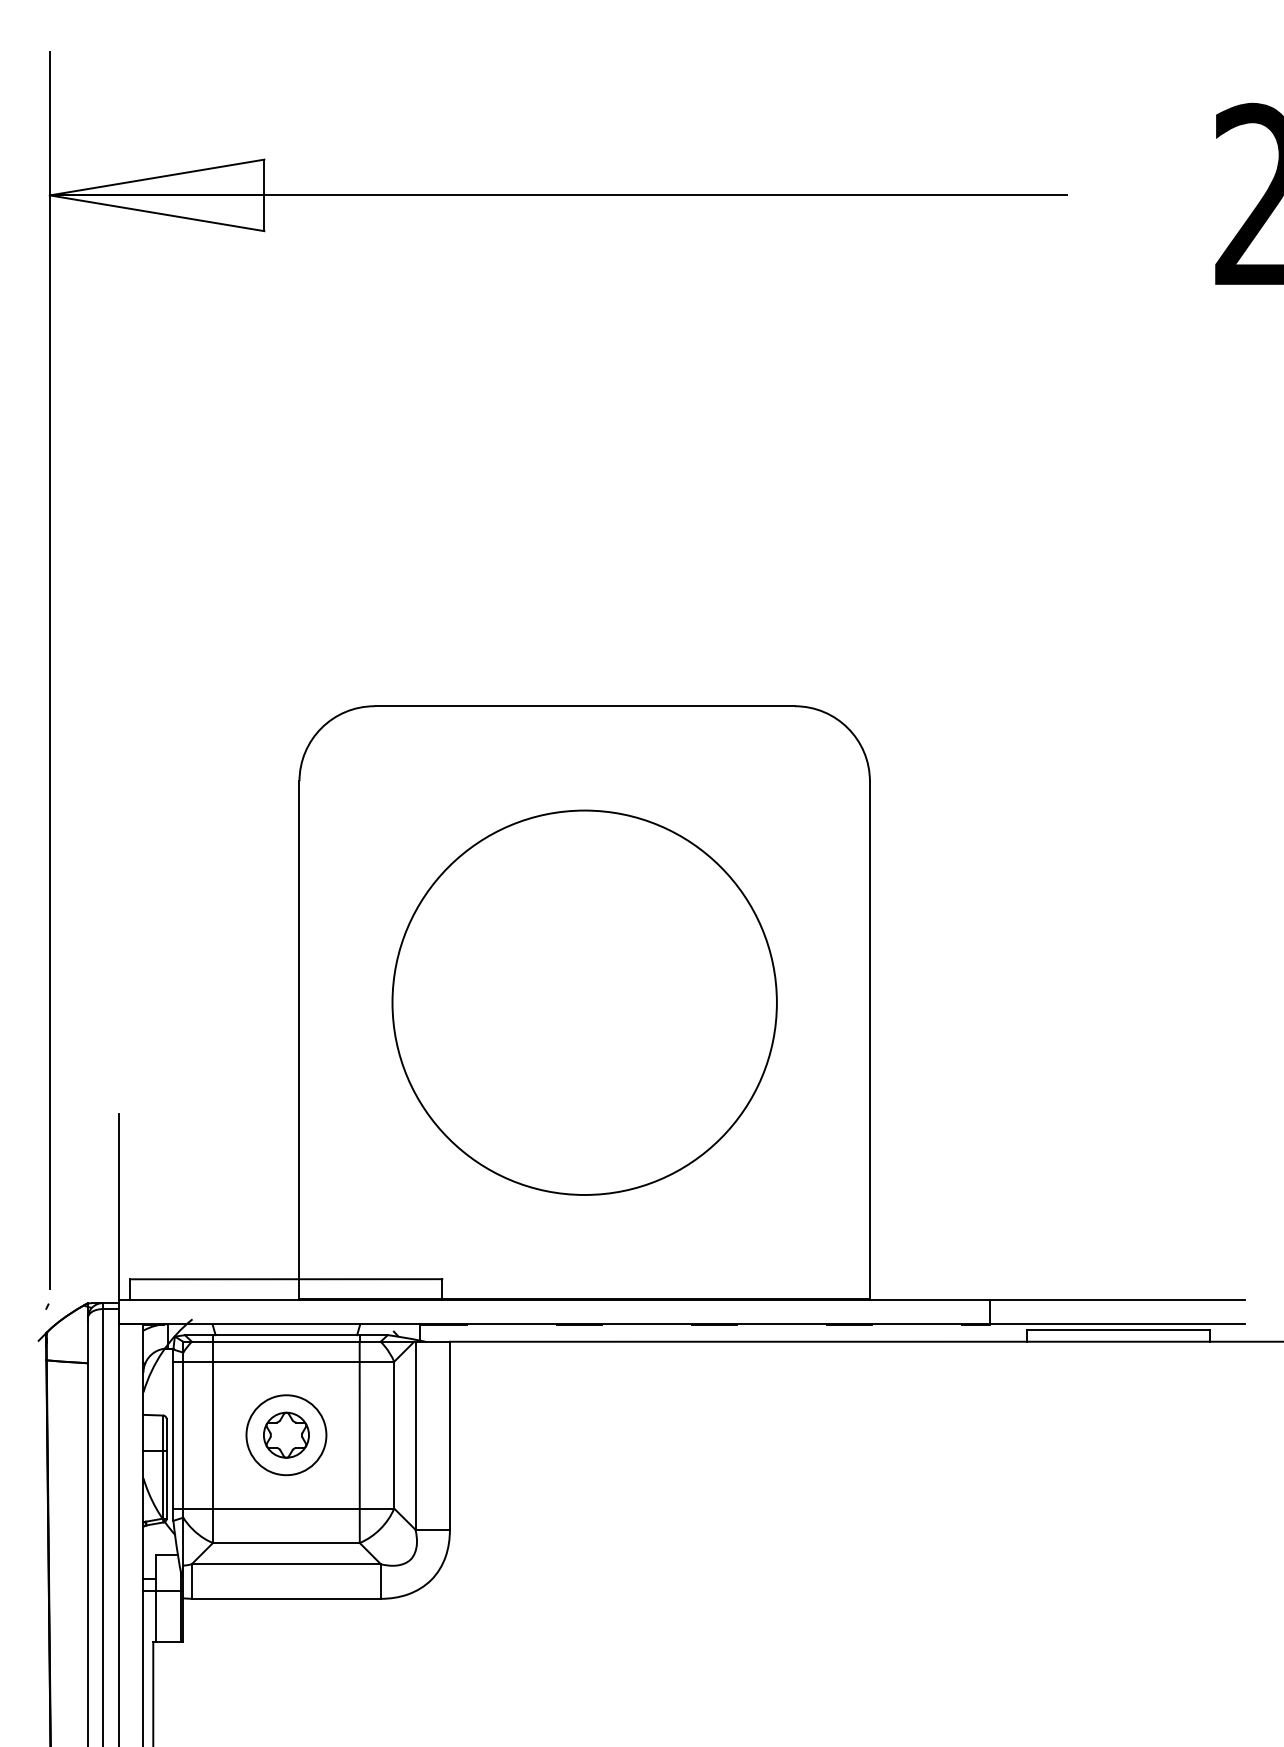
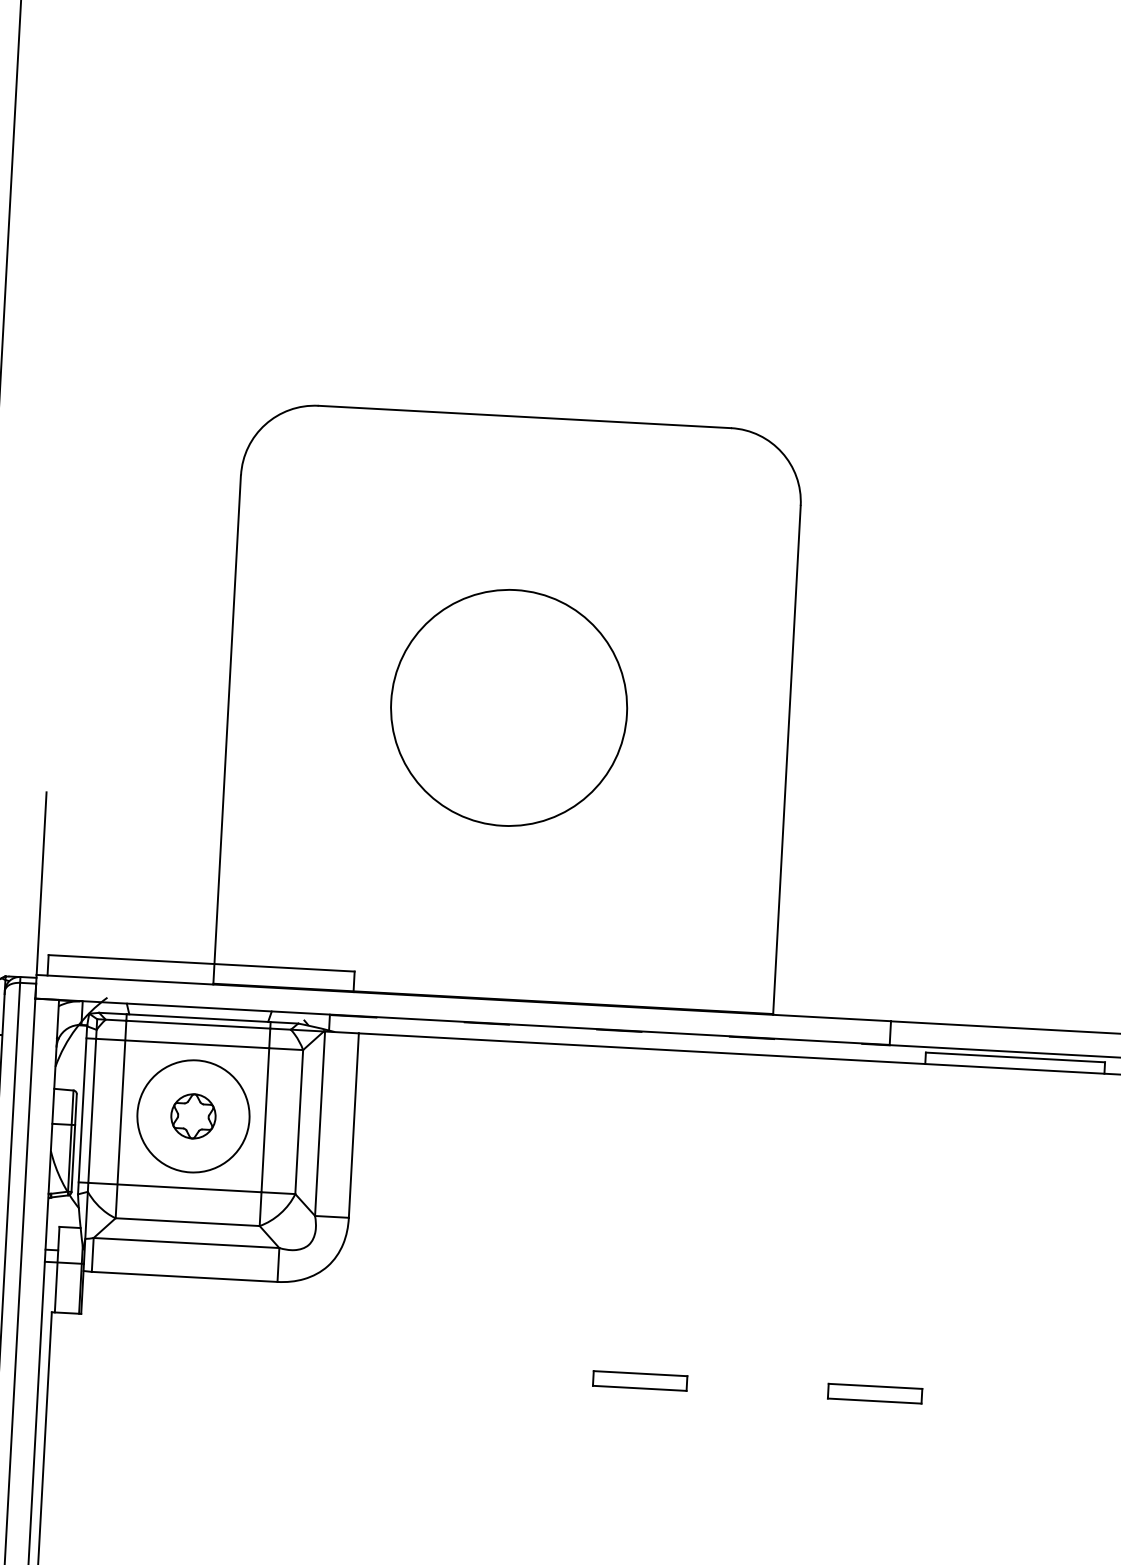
circle: (584, 1002) -> (508, 707), size x0.62
circle: (286, 1435) -> (193, 1116), size x1.43
part: (754, 1679) -> (639, 1380), added
part: (994, 1679) -> (875, 1393), added

